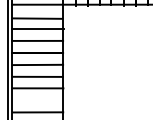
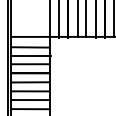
line: (37, 100) -> (30, 109), added

